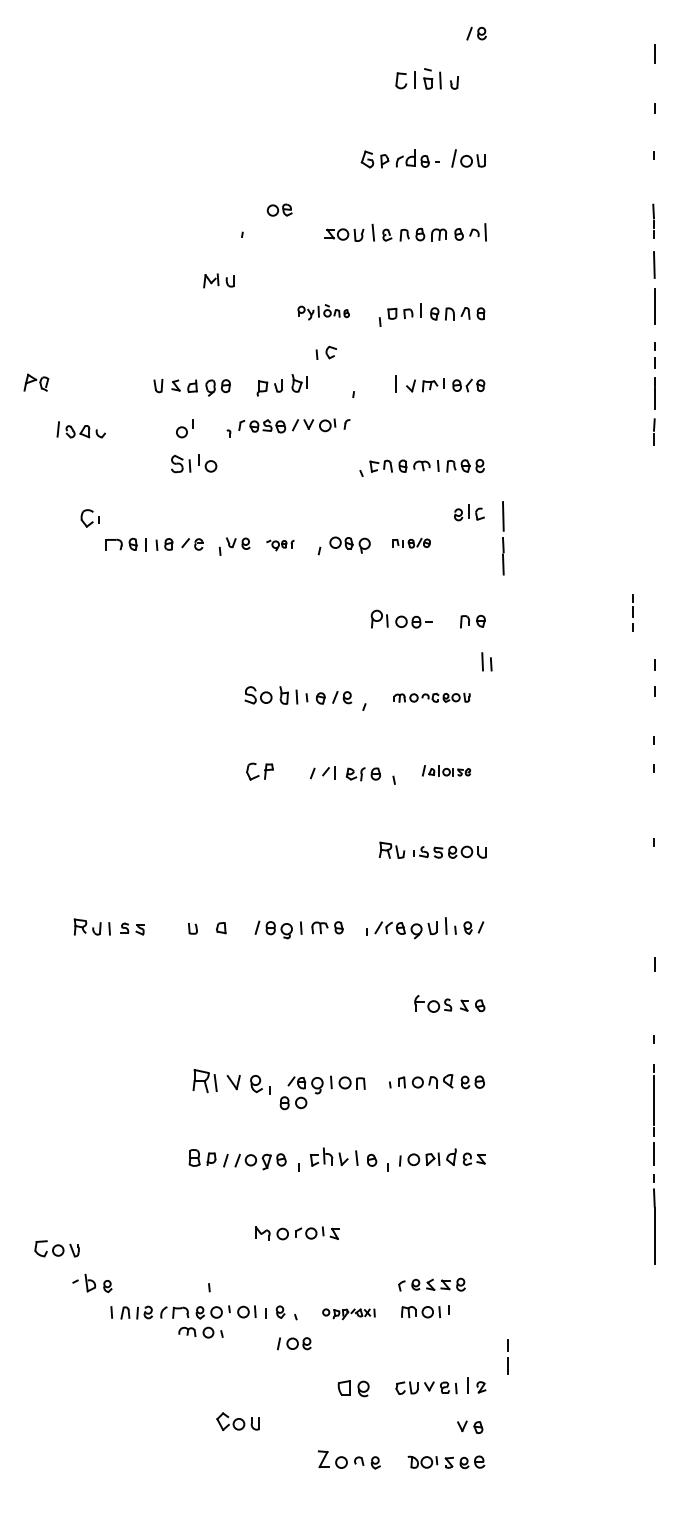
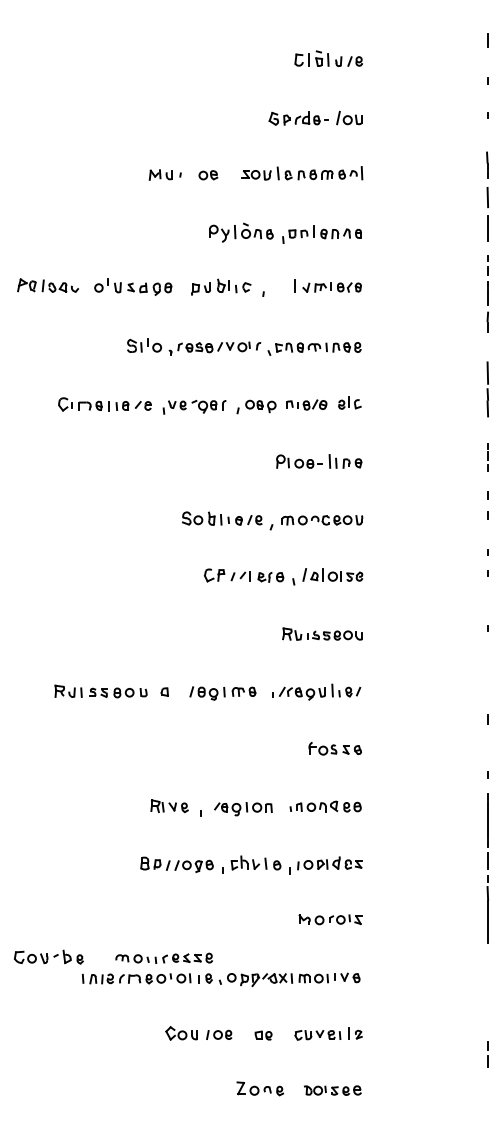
part: (476, 33) -> (355, 61), moved
part: (279, 209) -> (208, 174), moved
part: (218, 280) -> (160, 174), moved
part: (323, 312) -> (241, 232), size x1.67
part: (326, 352) -> (243, 287), moved
part: (288, 427) -> (214, 348), moved
part: (184, 428) -> (100, 285), moved
part: (80, 429) -> (59, 285), moved
part: (469, 512) -> (349, 403), moved
part: (89, 518) -> (65, 404), moved
line: (503, 538) -> (487, 389), moved
part: (411, 543) -> (306, 405), size x1.43
part: (280, 545) -> (208, 406), size x1.67
line: (632, 612) -> (487, 456), moved
part: (486, 661) -> (332, 461), moved
part: (431, 697) -> (321, 520), size x1.43
part: (446, 770) -> (332, 574), size x1.67
part: (259, 771) -> (214, 575), moved
part: (227, 1080) -> (169, 805), size x0.71
part: (293, 1103) -> (123, 693), moved
part: (297, 1233) -> (330, 919), moved
part: (56, 1248) -> (30, 957), moved
part: (431, 1284) -> (187, 957), moved
part: (348, 1314) -> (259, 980), size x1.67
part: (200, 1332) -> (132, 958), moved
part: (294, 1343) -> (219, 1034), moved
line: (507, 1357) -> (487, 1054), moved
part: (353, 1388) -> (263, 1035), size x0.71
part: (237, 1421) -> (181, 1033), moved
part: (470, 1426) -> (350, 977), moved

